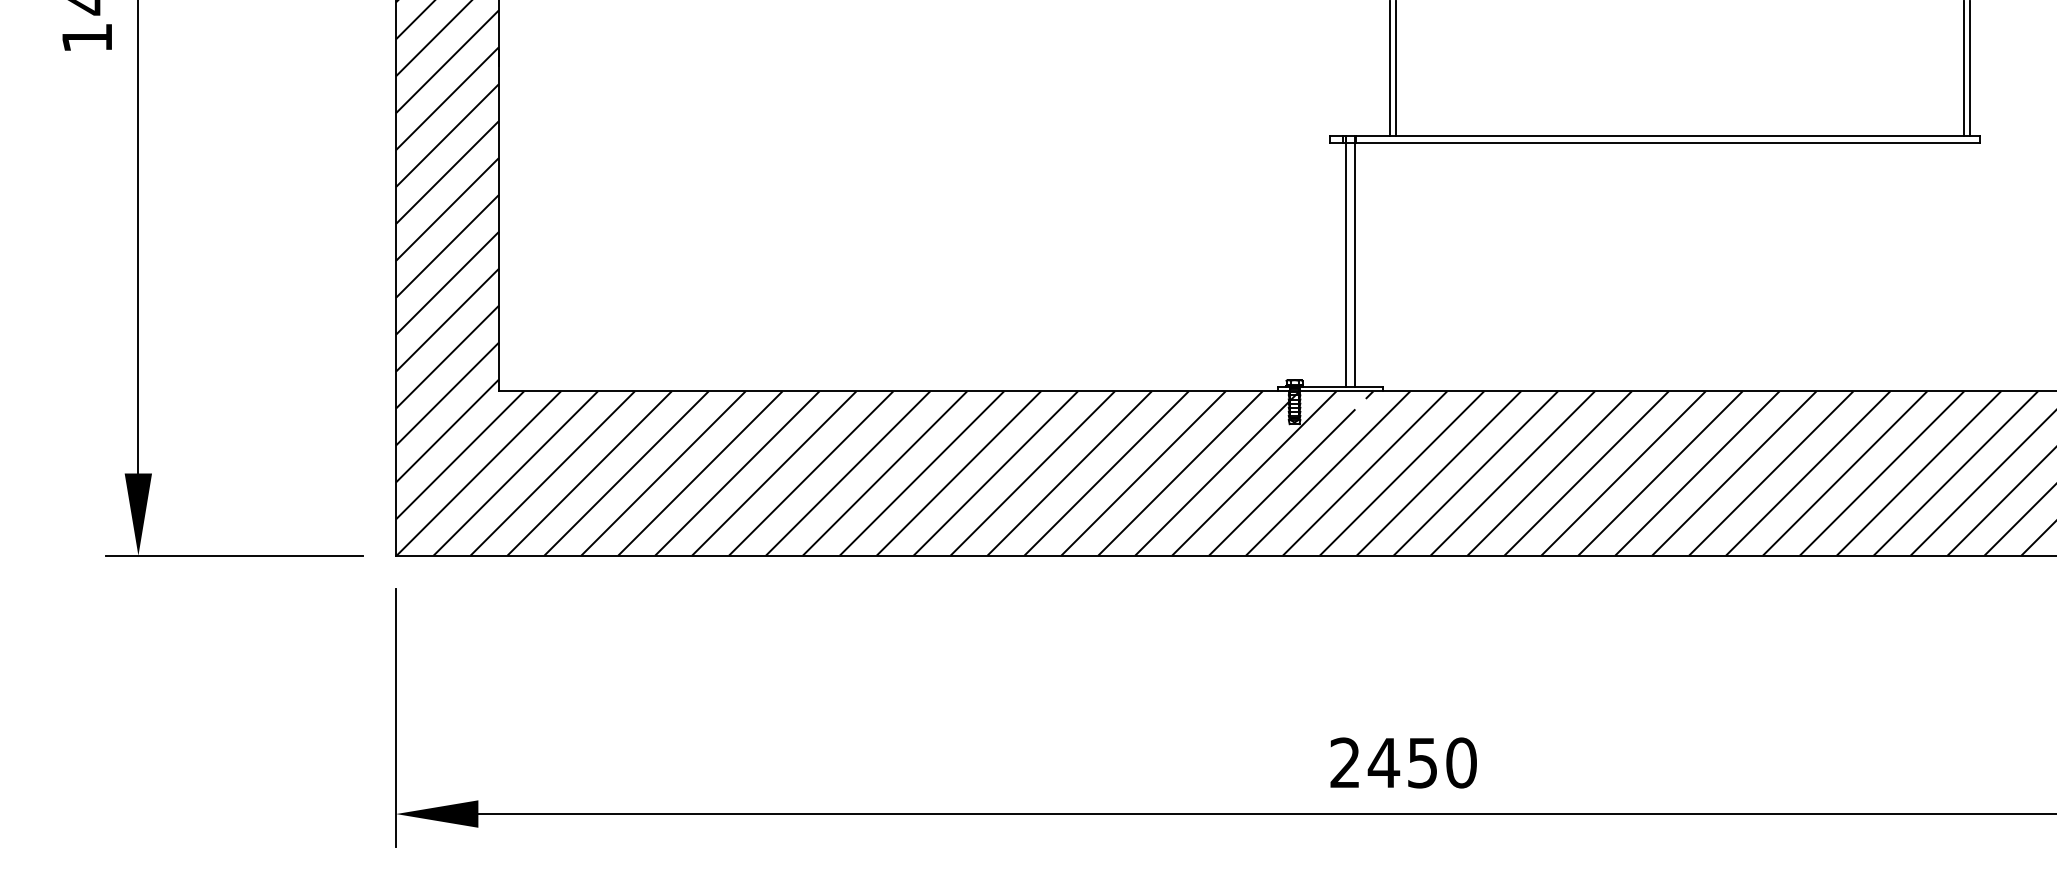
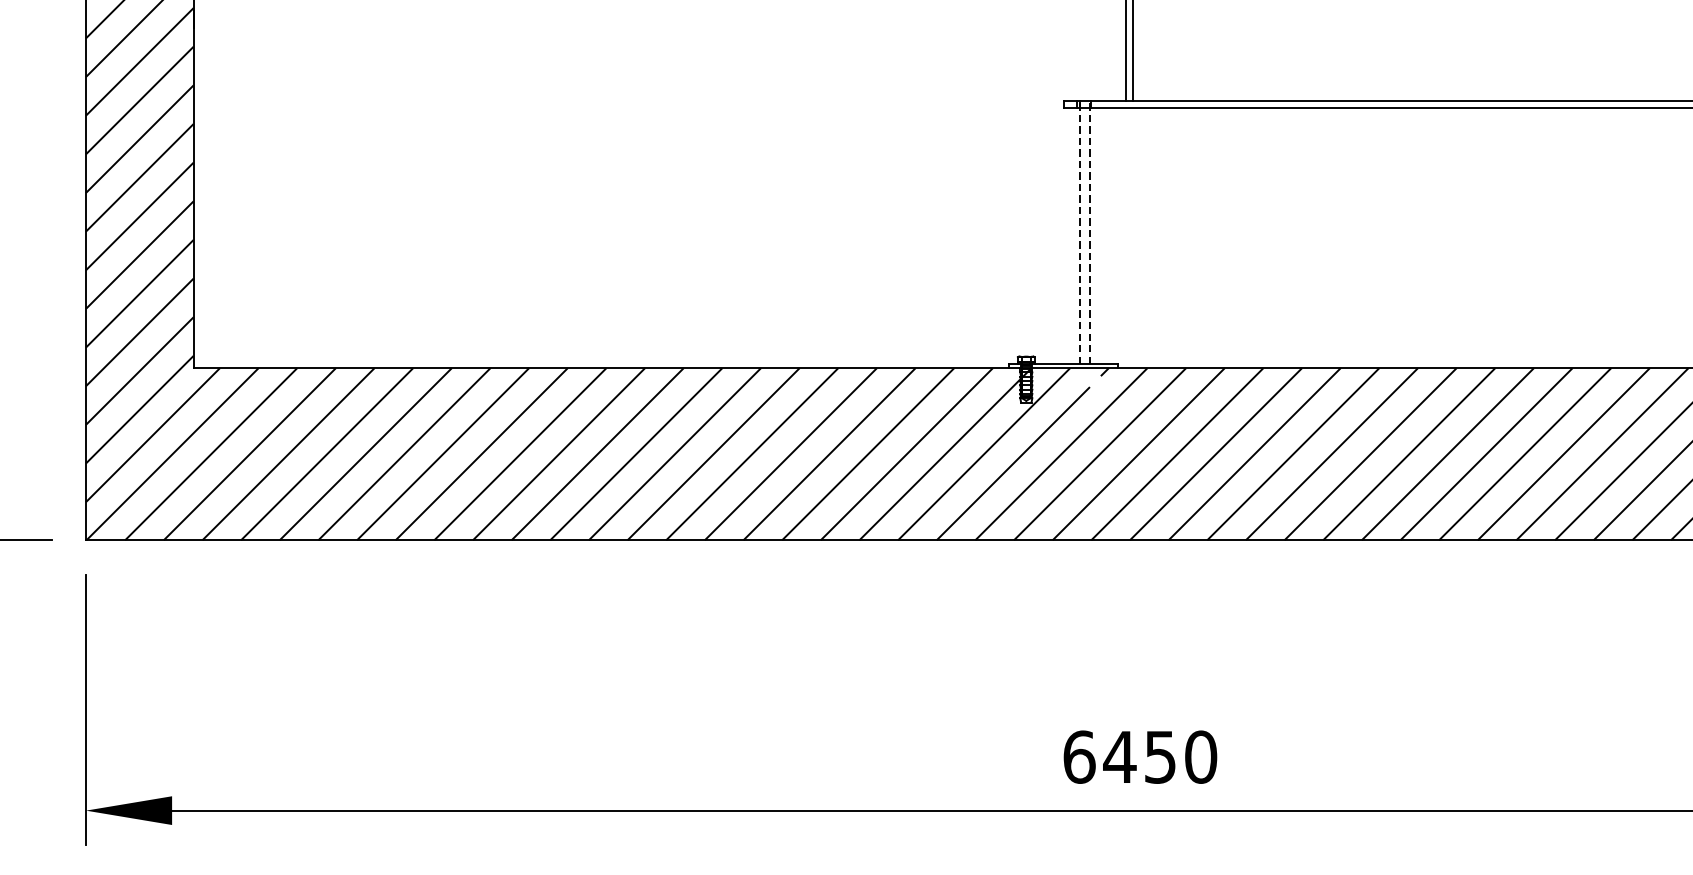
line: (1345, 261) -> (1079, 232), solid -> dashed
line: (1355, 261) -> (1090, 232), solid -> dashed
text: (1345, 762) -> (1079, 756), 2450 -> 6450

